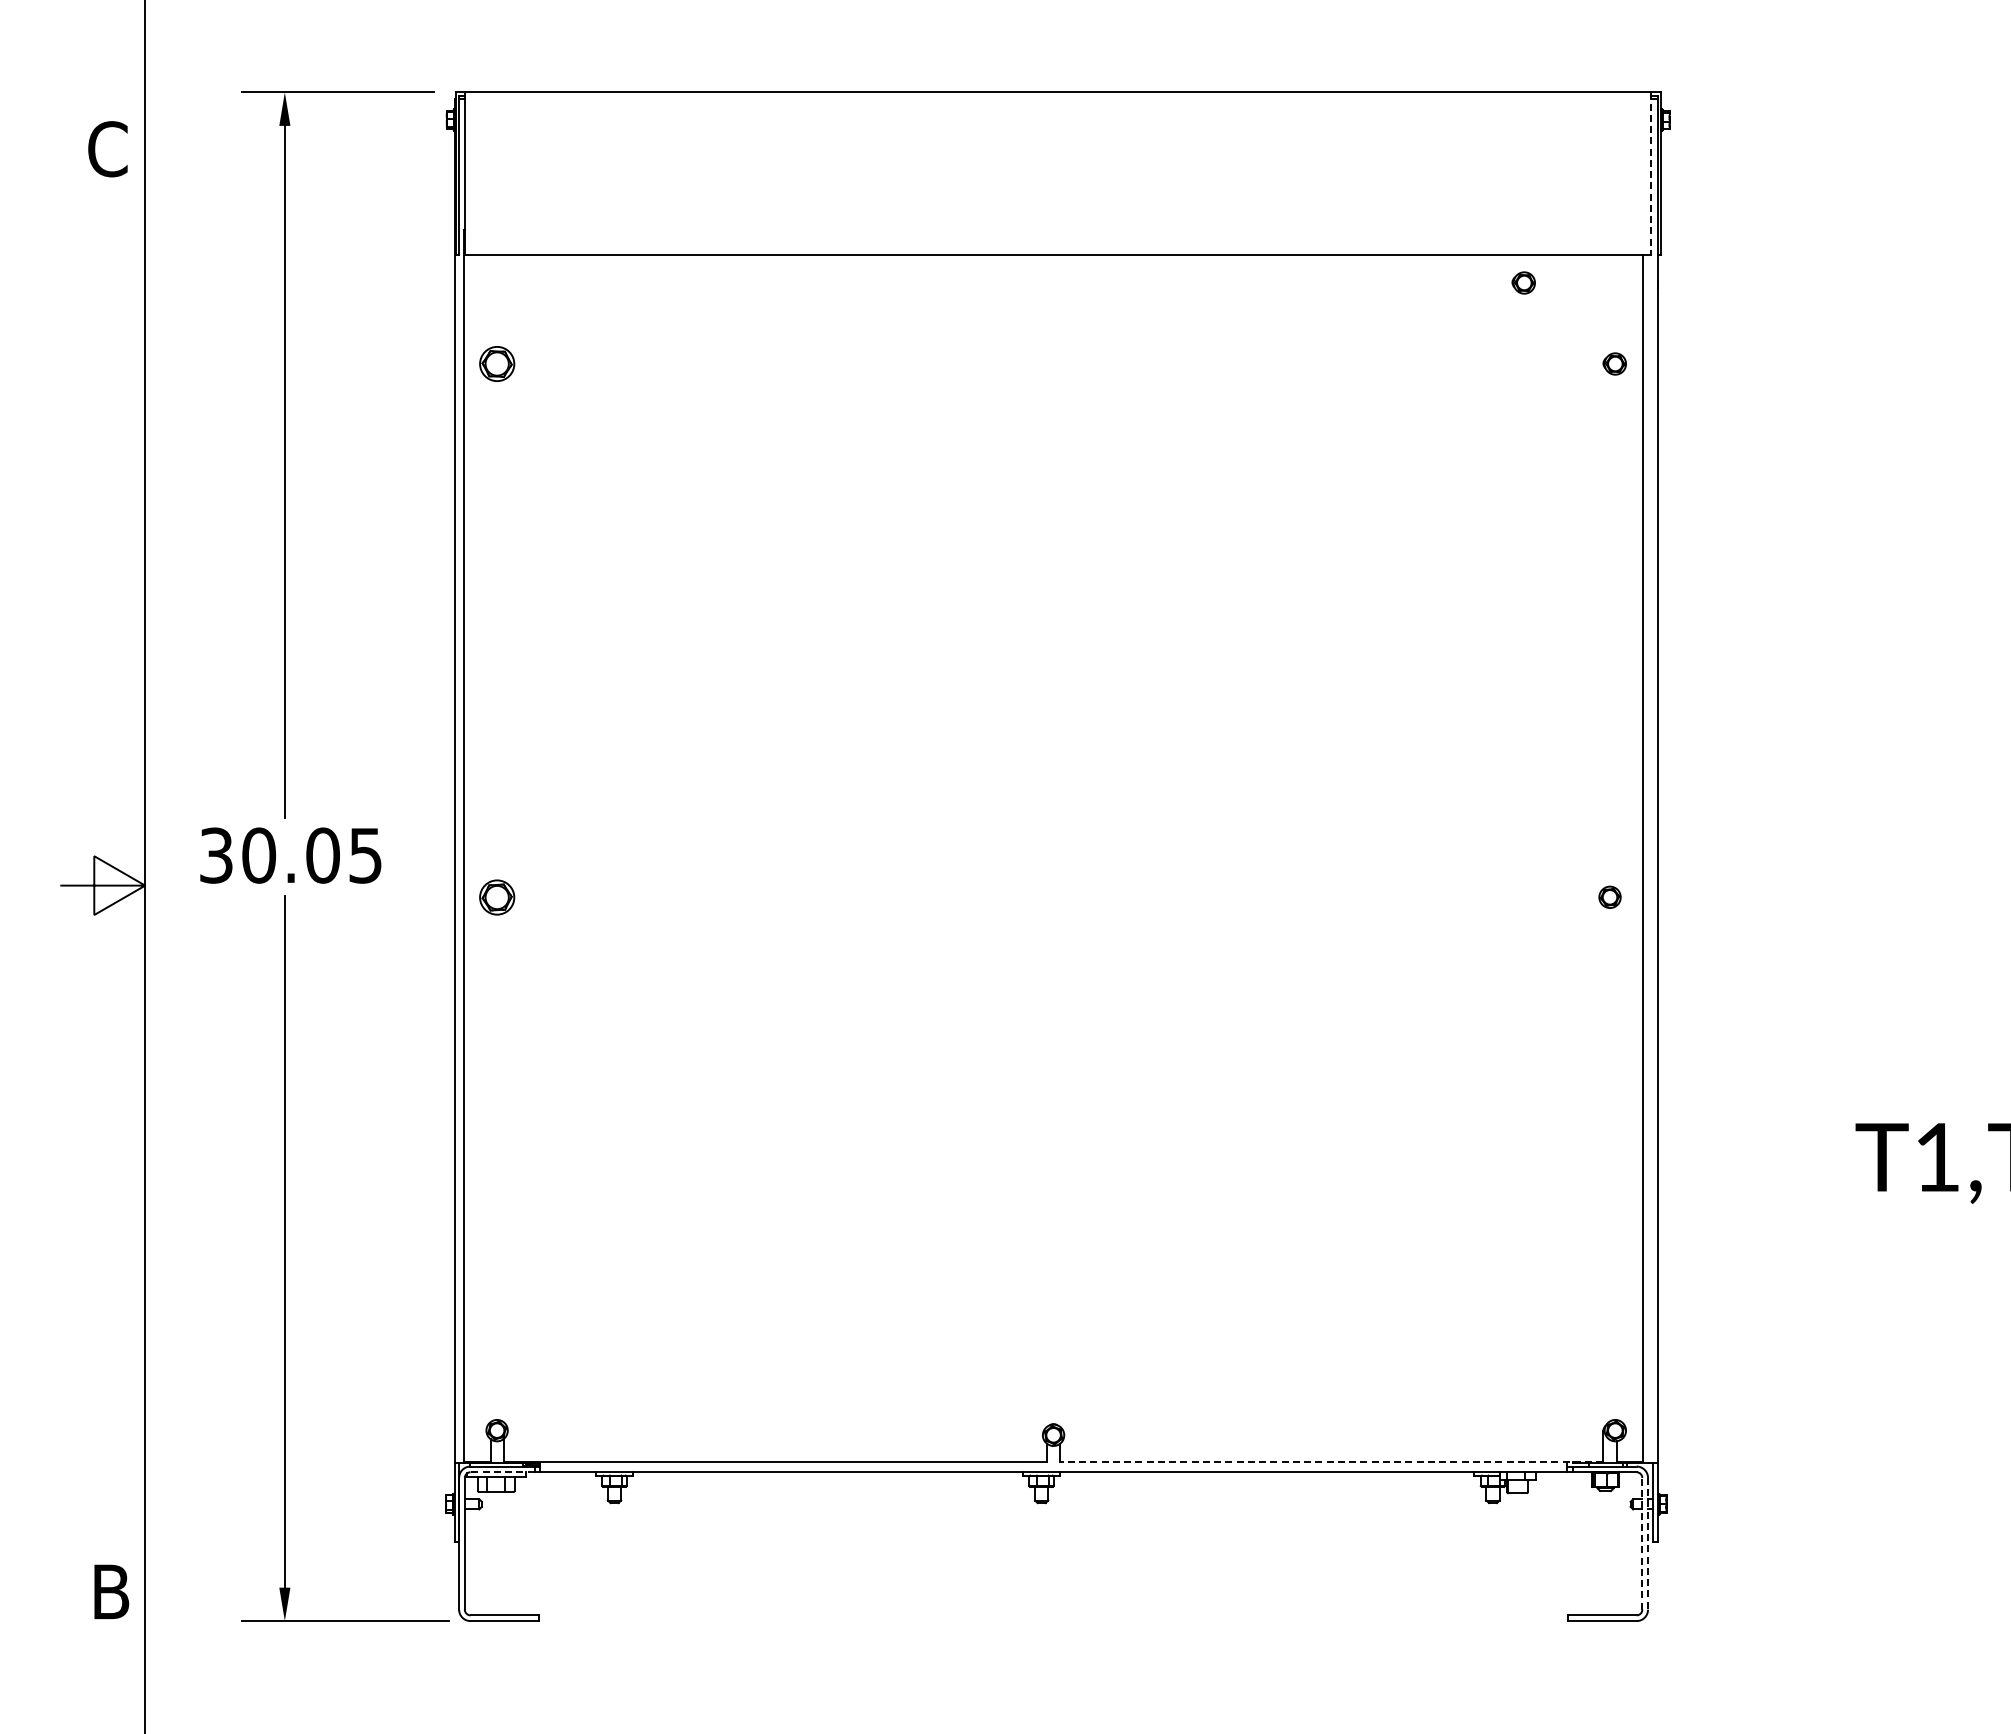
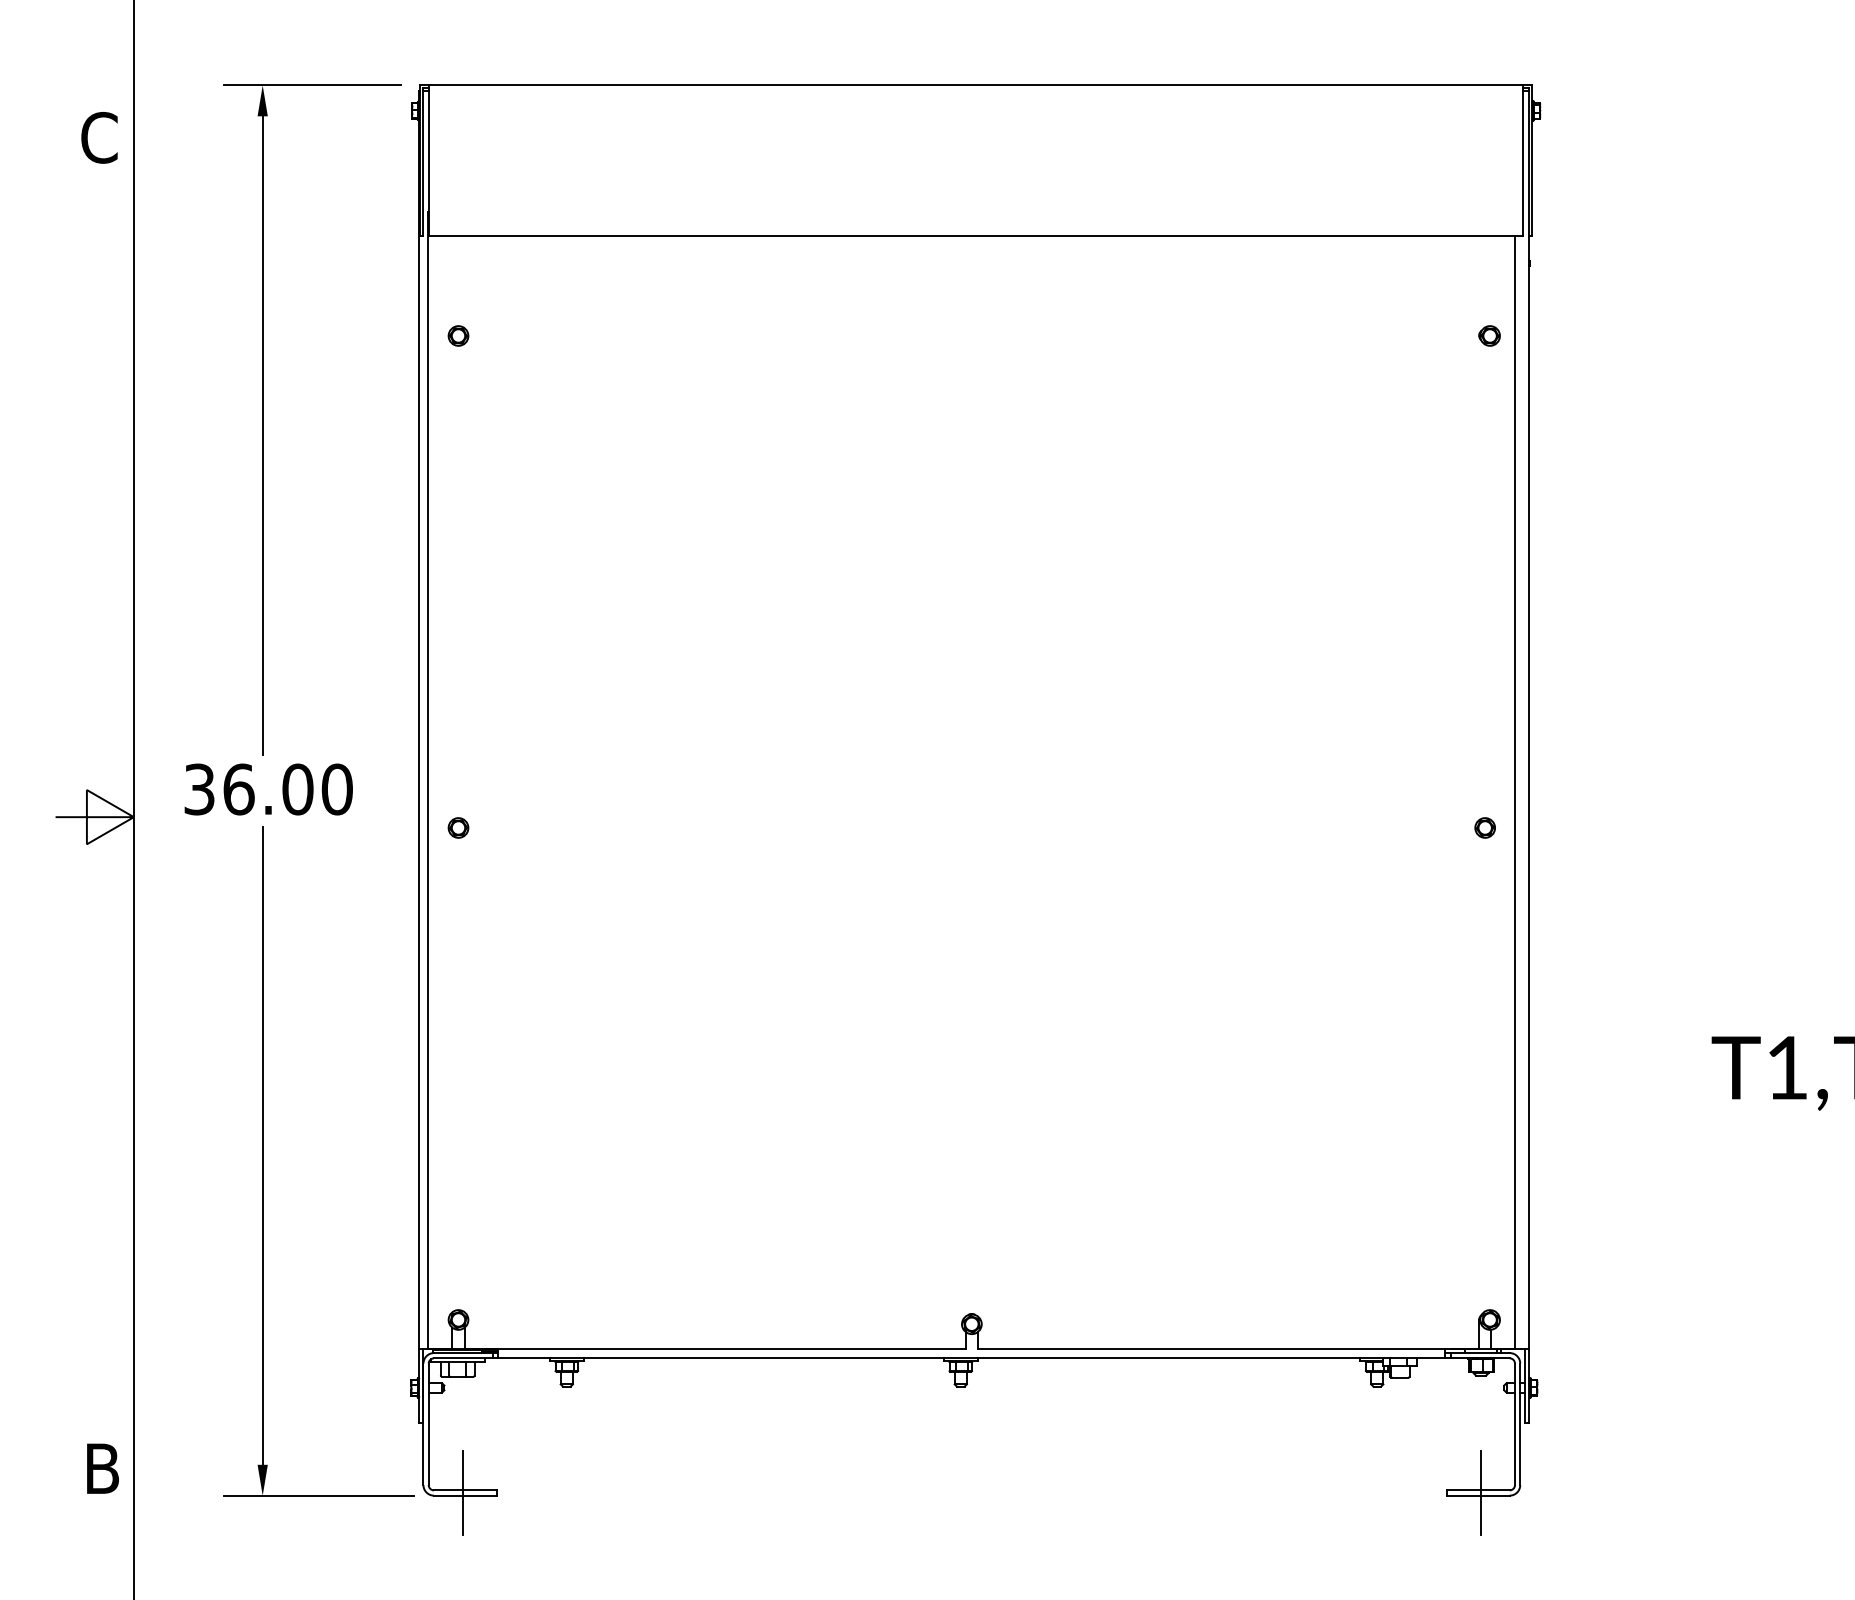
line: (1651, 174) -> (1523, 161), dashed -> solid
part: (1523, 282) -> (1405, 260), removed
part: (496, 363) -> (457, 335), size x0.62
text: (312, 855) -> (288, 789), 30.05 -> 36.00
part: (496, 896) -> (457, 827), size x0.62
line: (1331, 1462) -> (1228, 1349), dashed -> solid
line: (502, 1472) -> (463, 1358), dashed -> solid
line: (1642, 1543) -> (1515, 1424), dashed -> solid
line: (1648, 1543) -> (1520, 1424), dashed -> solid
line: (501, 1617) -> (462, 1492), added
line: (1605, 1617) -> (1481, 1492), added

